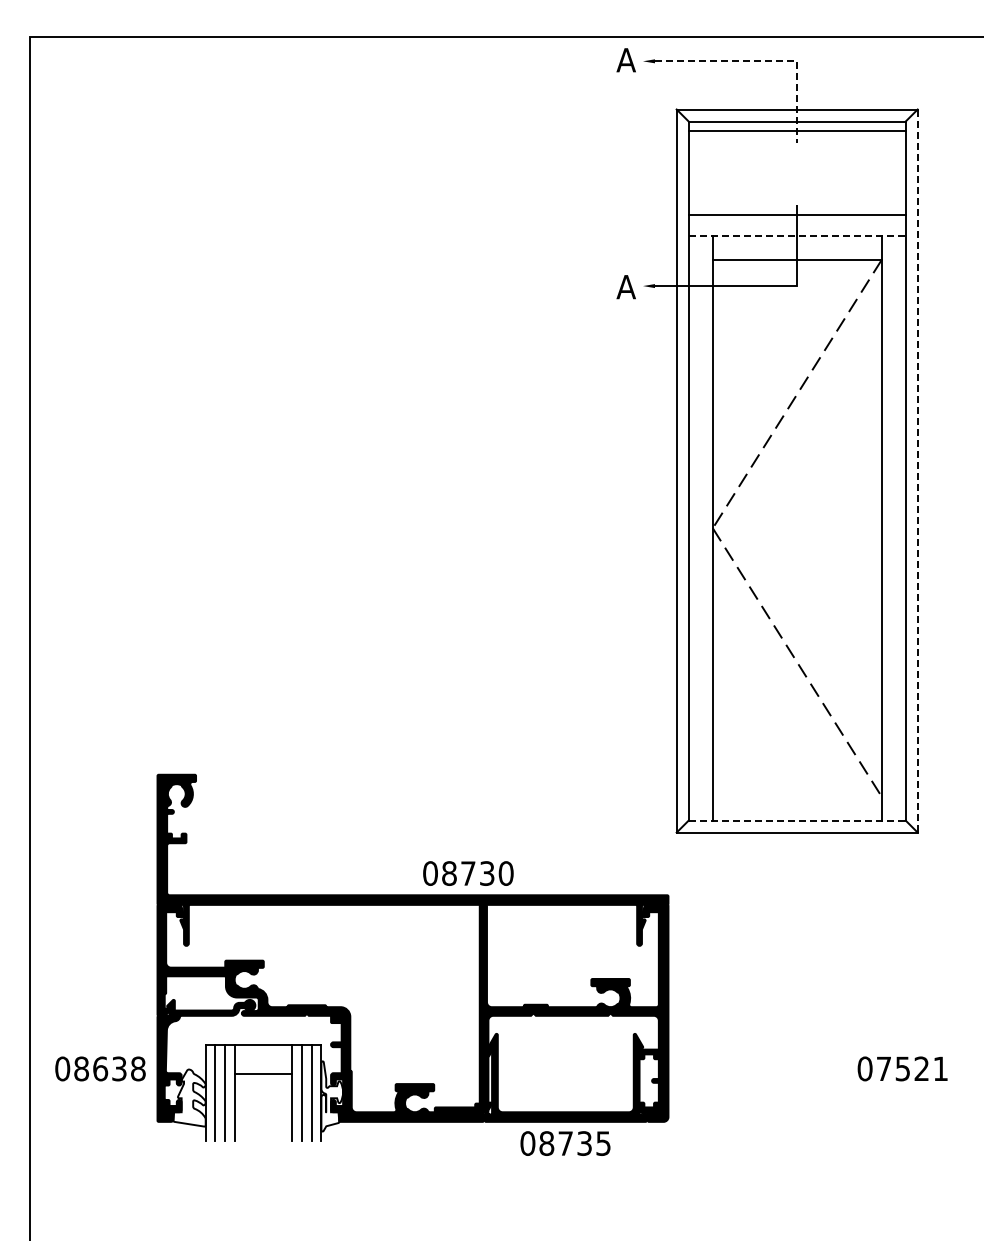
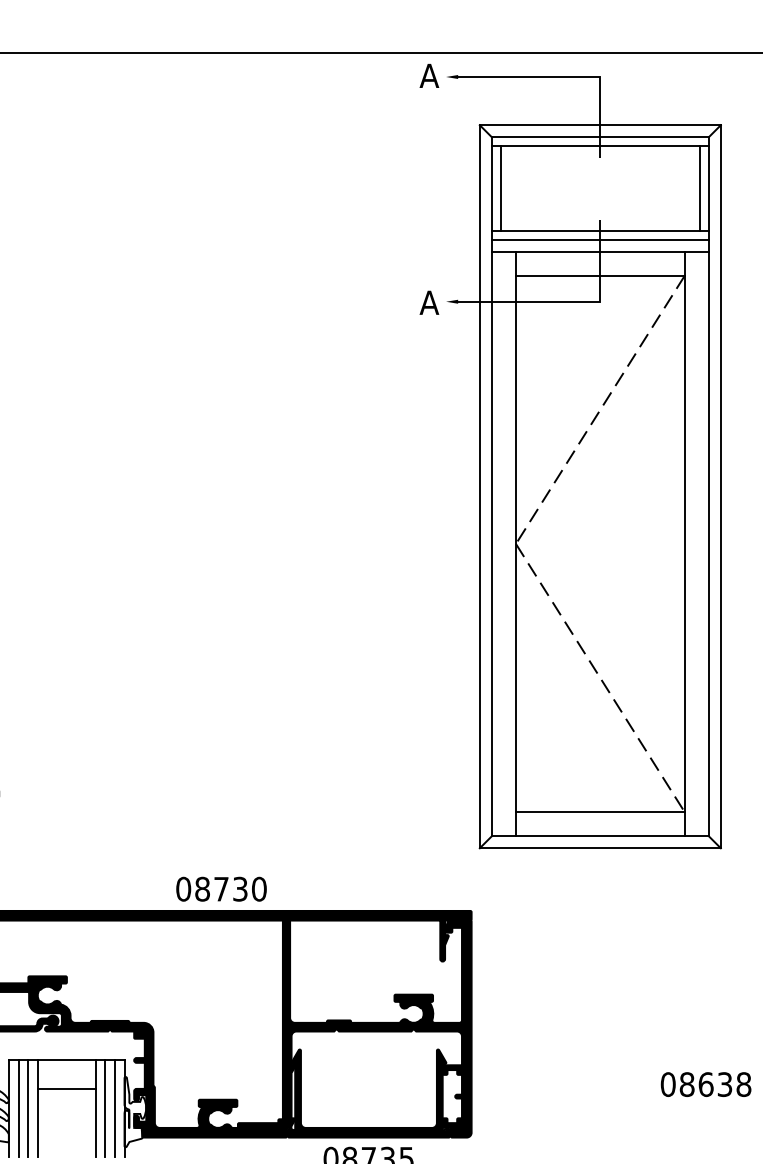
line: (767, 61) -> (570, 77), dashed -> solid
line: (697, 172) -> (500, 188), added
line: (896, 172) -> (699, 188), added
line: (796, 224) -> (599, 240), added
line: (797, 236) -> (600, 252), dashed -> solid
line: (917, 471) -> (720, 487), dashed -> solid
line: (796, 796) -> (599, 812), added
line: (797, 820) -> (600, 836), dashed -> solid
text: (468, 873) -> (221, 889), moved
text: (912, 1068) -> (715, 1084), 07521 -> 08638

